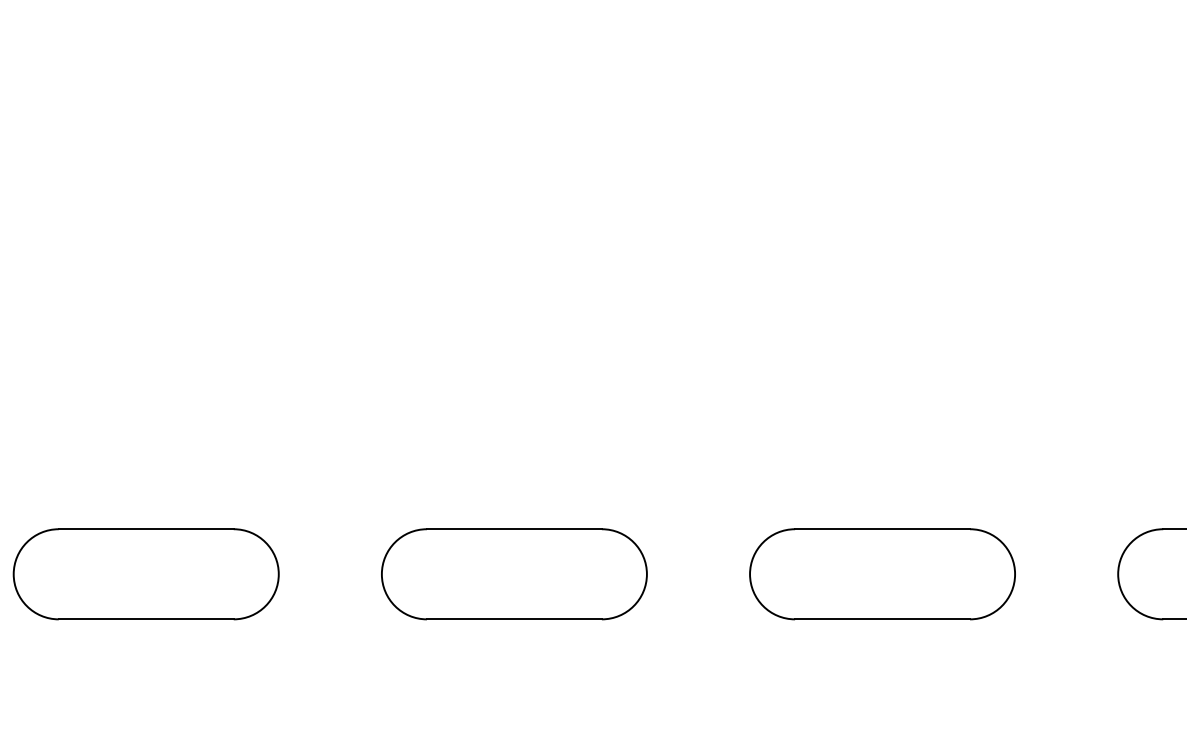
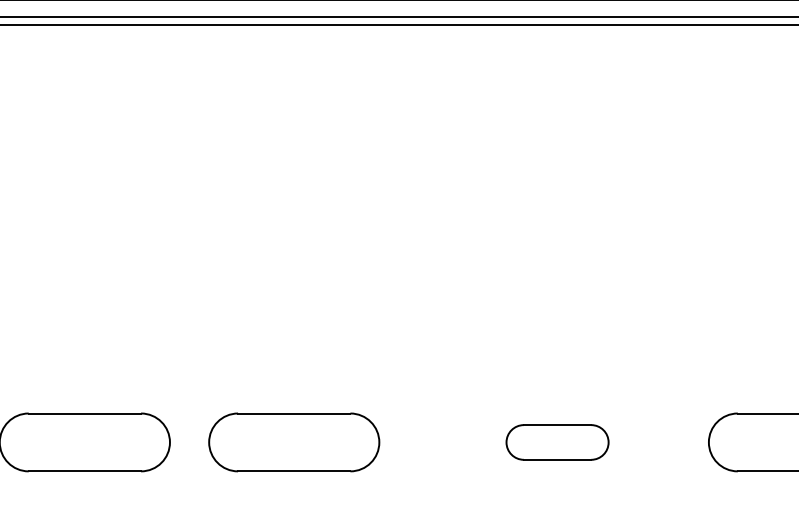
part: (514, 574) -> (294, 442), moved
part: (882, 574) -> (557, 442), size x0.6

